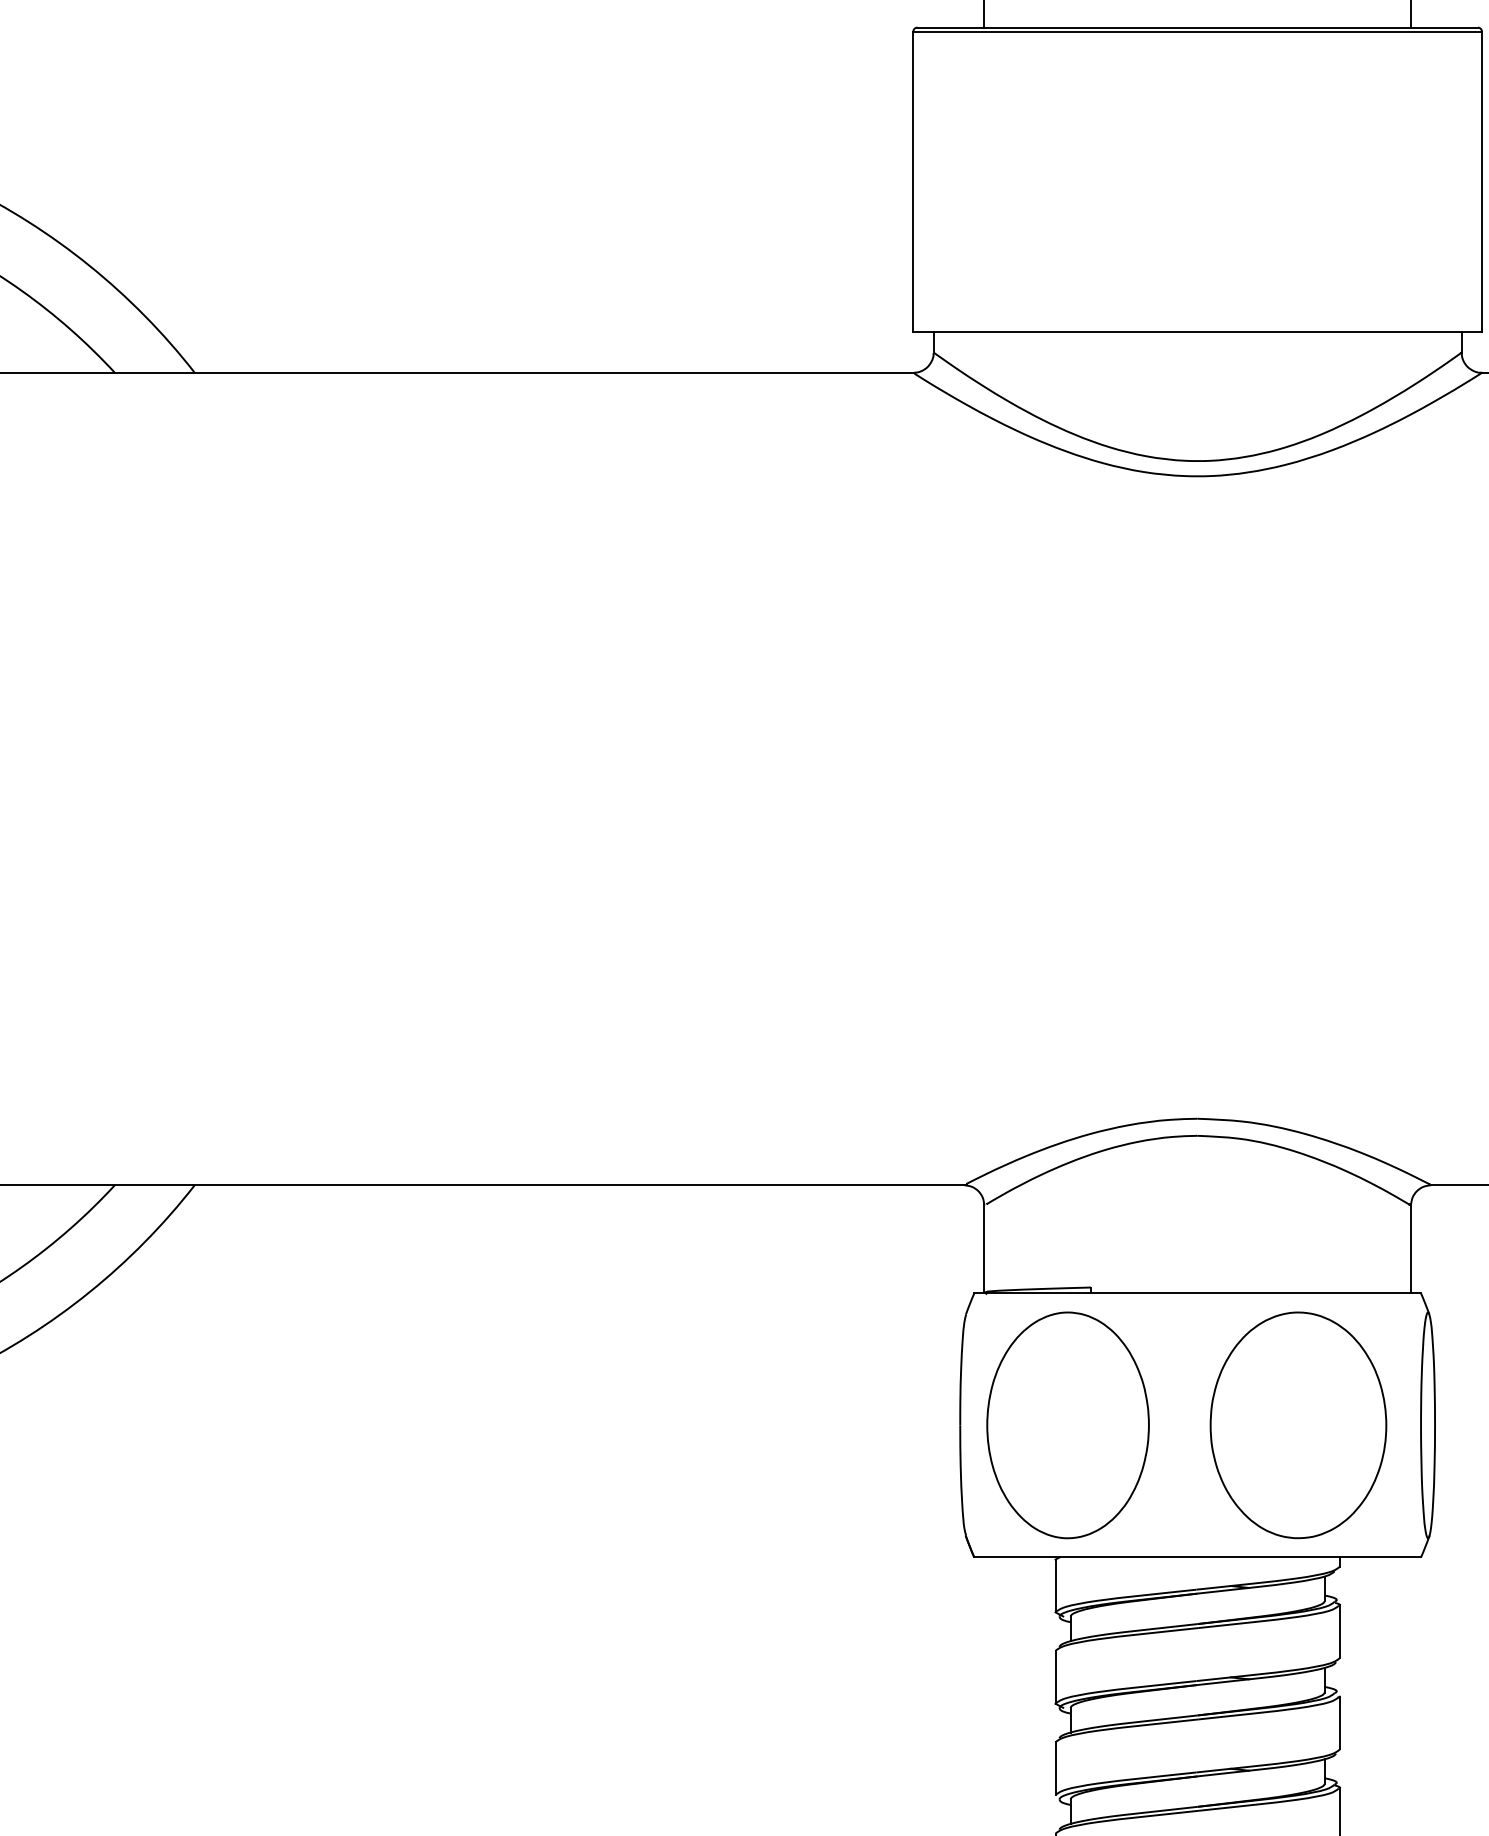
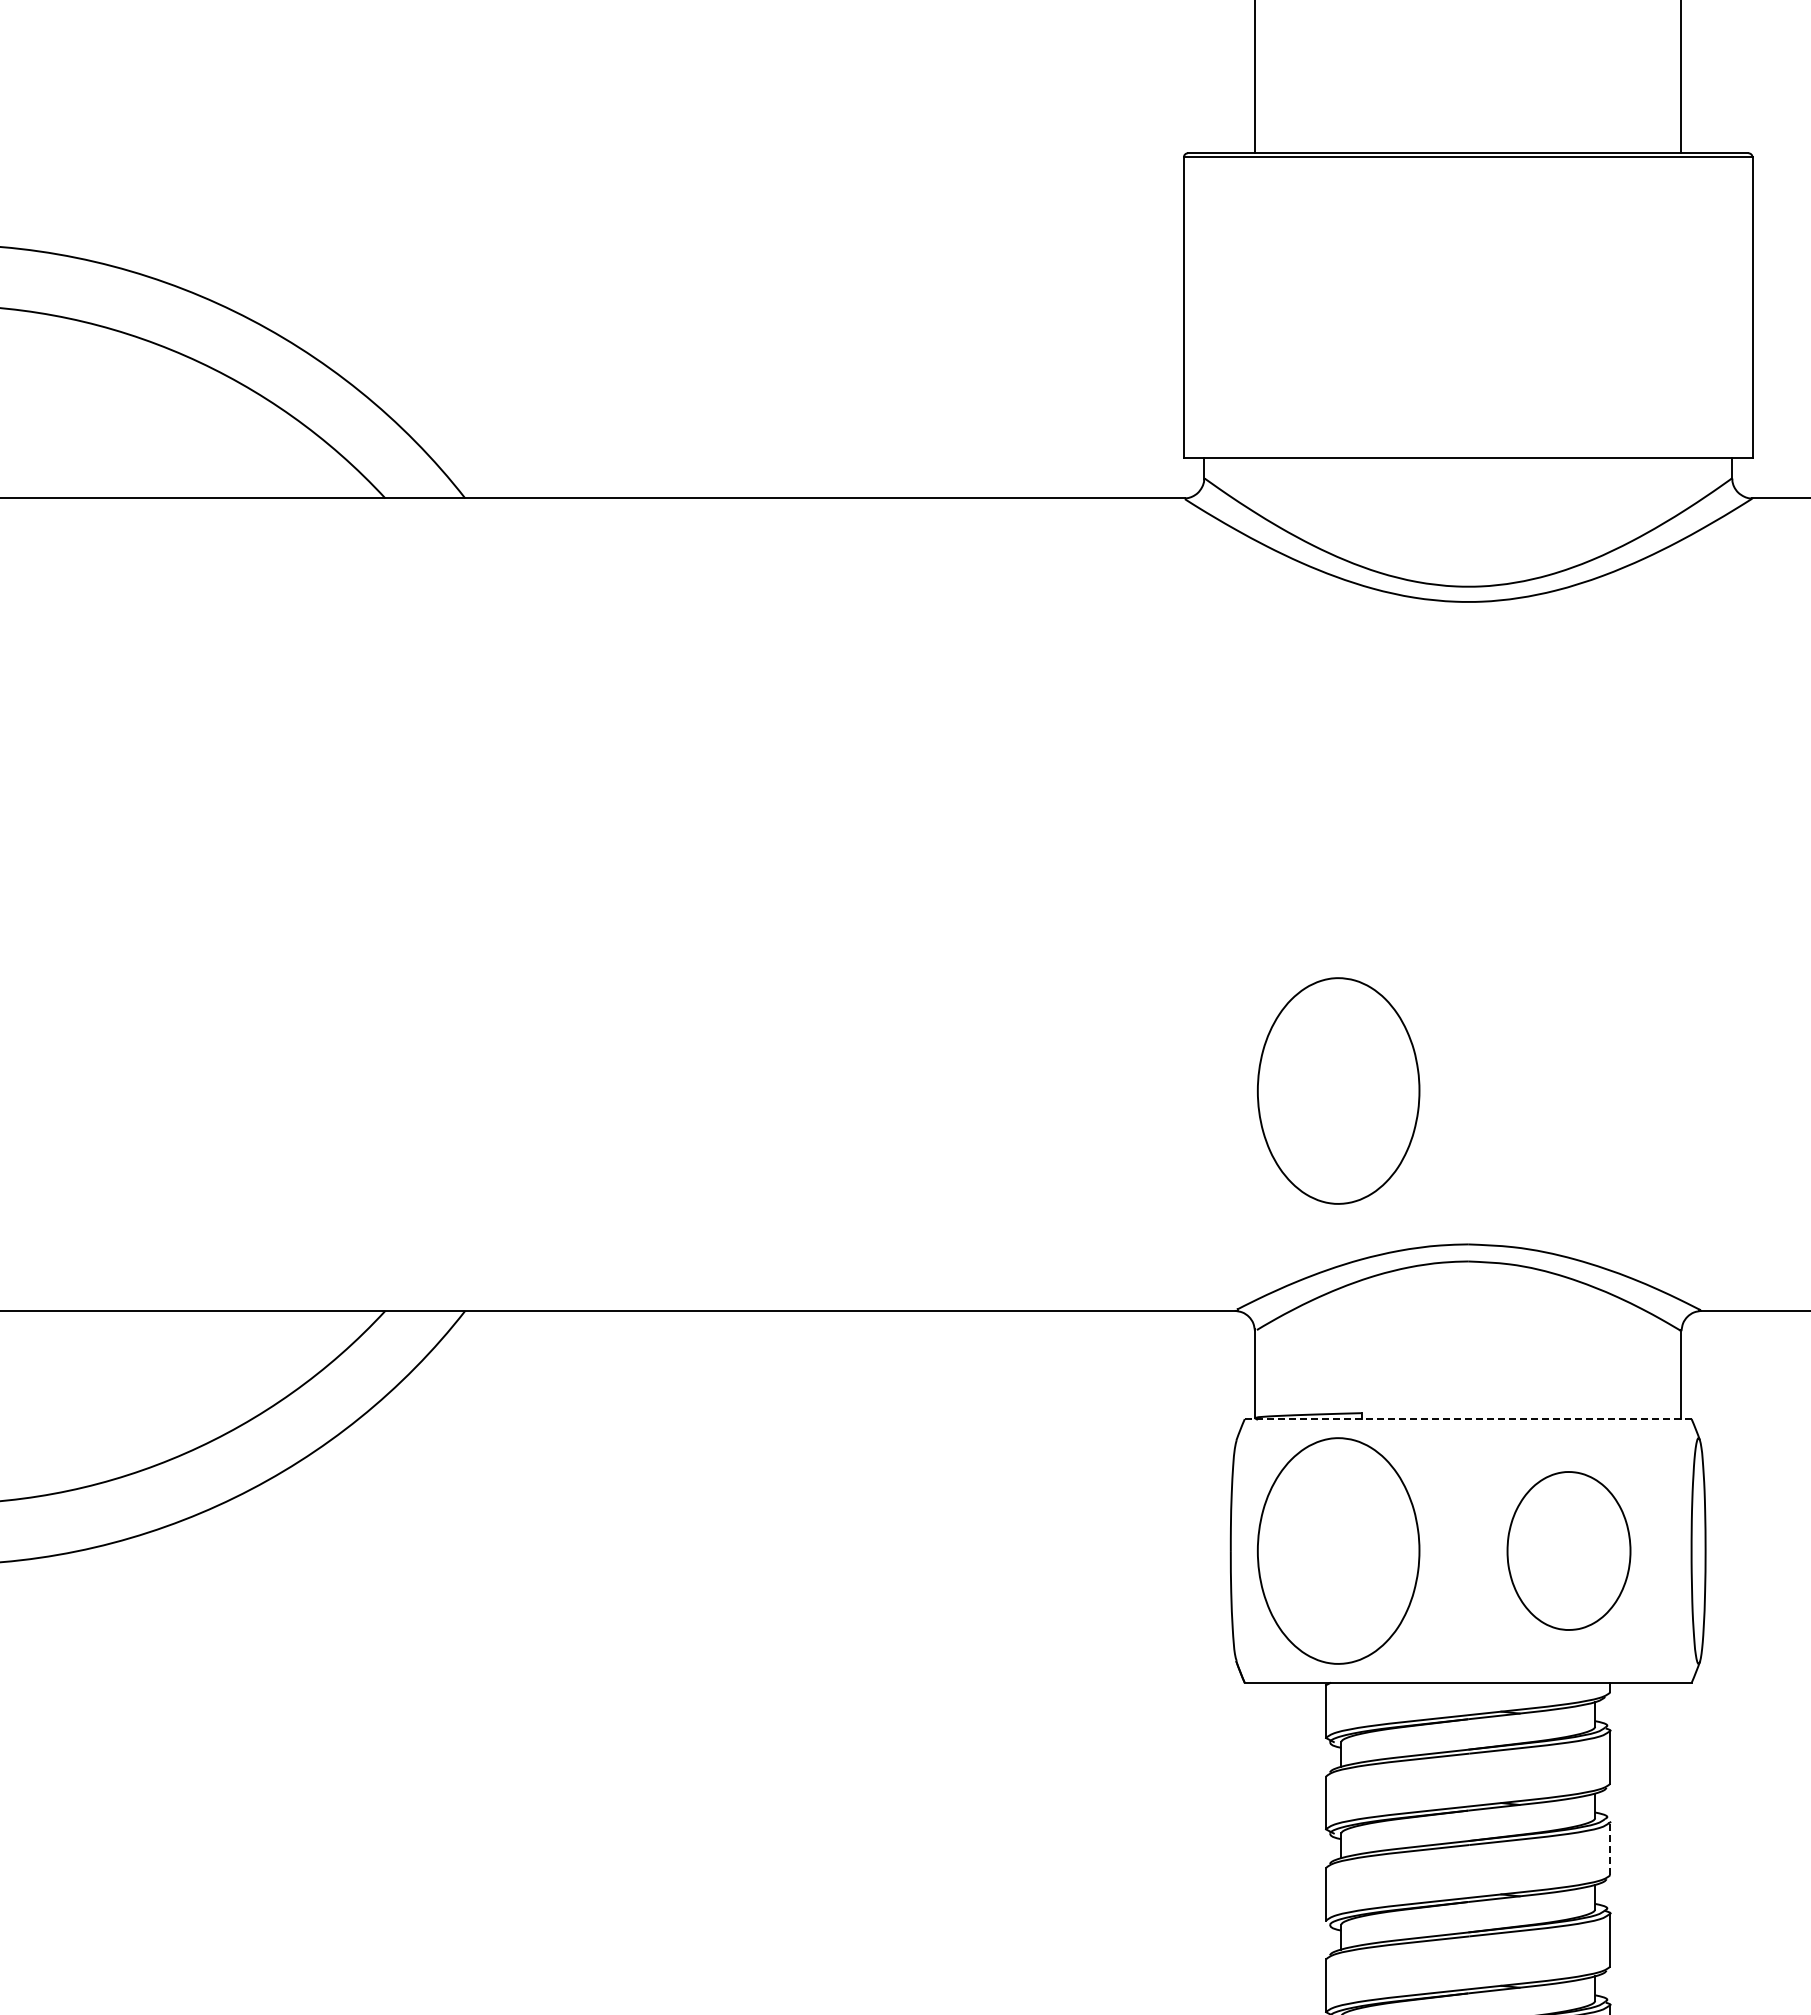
part: (1067, 964) -> (1338, 1090), added
line: (1197, 1293) -> (1468, 1419), solid -> dashed
part: (1297, 1424) -> (1568, 1550), size x0.7
line: (1339, 1722) -> (1610, 1848), solid -> dashed

